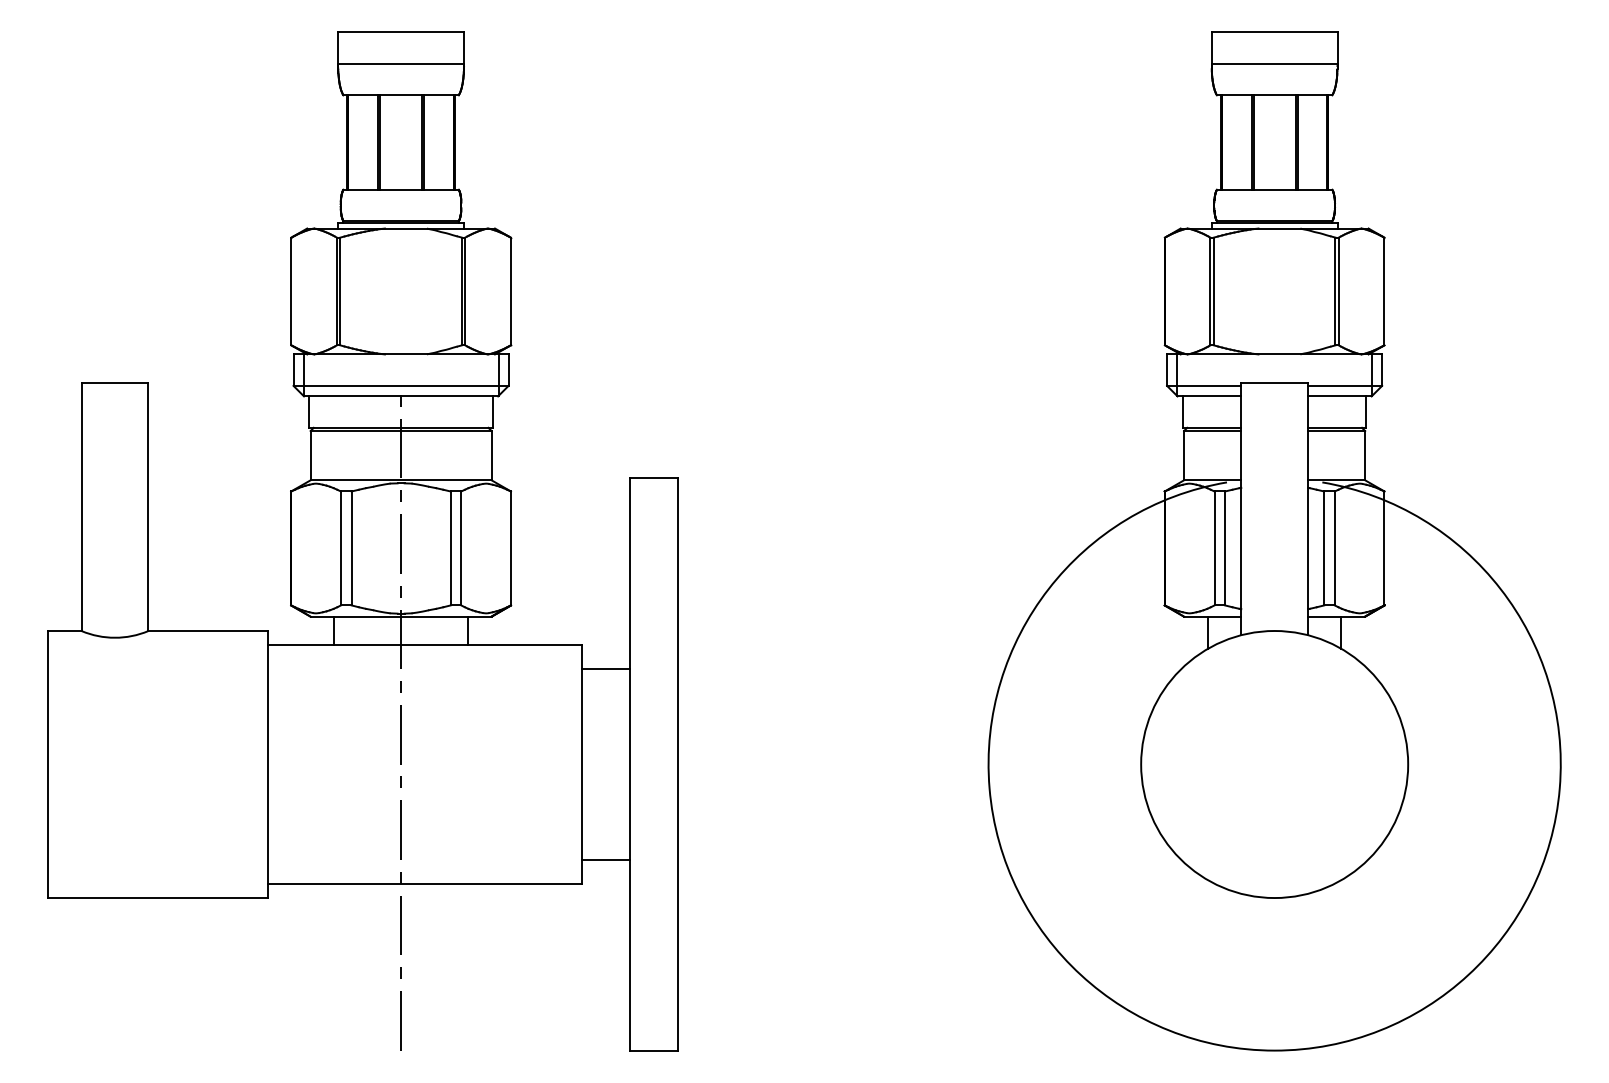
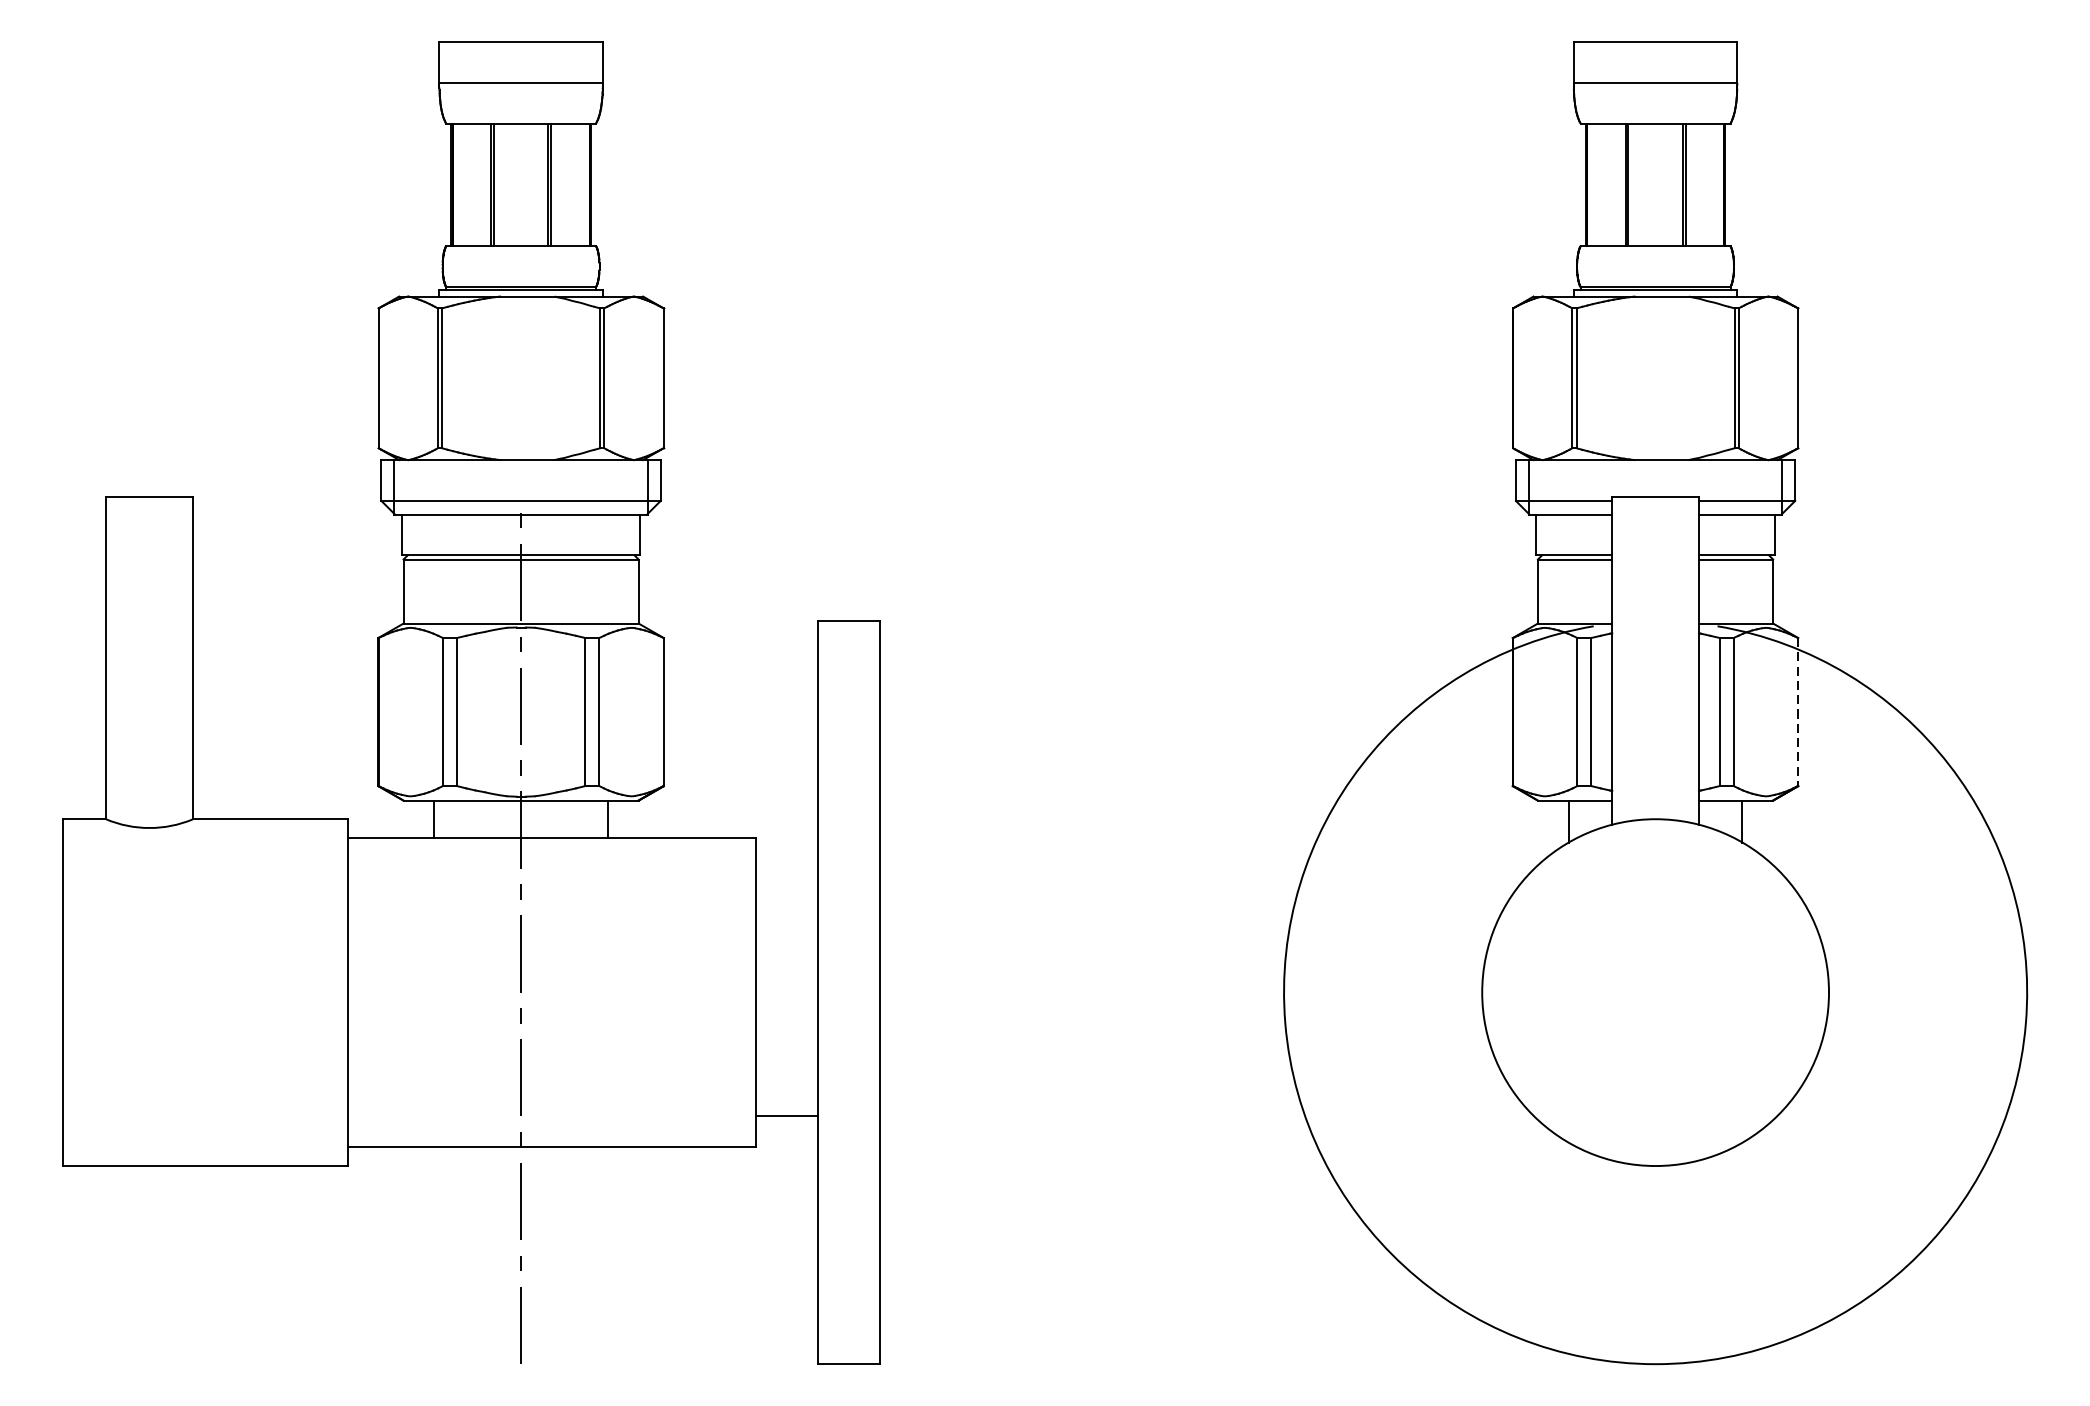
line: (1384, 548) -> (1798, 712), solid -> dashed
line: (606, 669) -> (787, 869), removed

